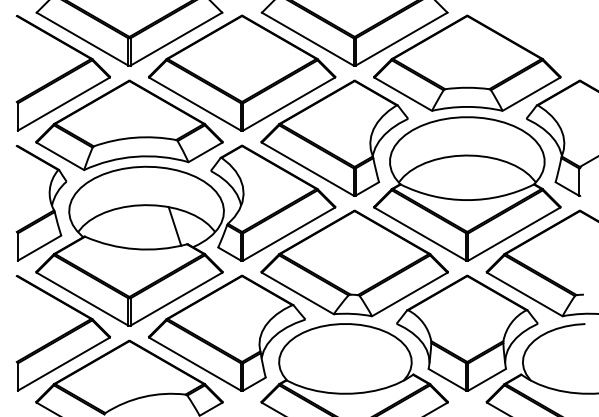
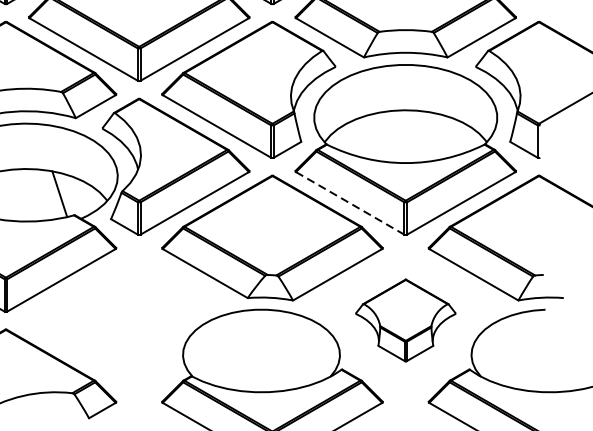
line: (420, 234) -> (350, 203), solid -> dashed
part: (226, 332) -> (120, 319), removed
part: (467, 332) -> (405, 319), size x0.6

